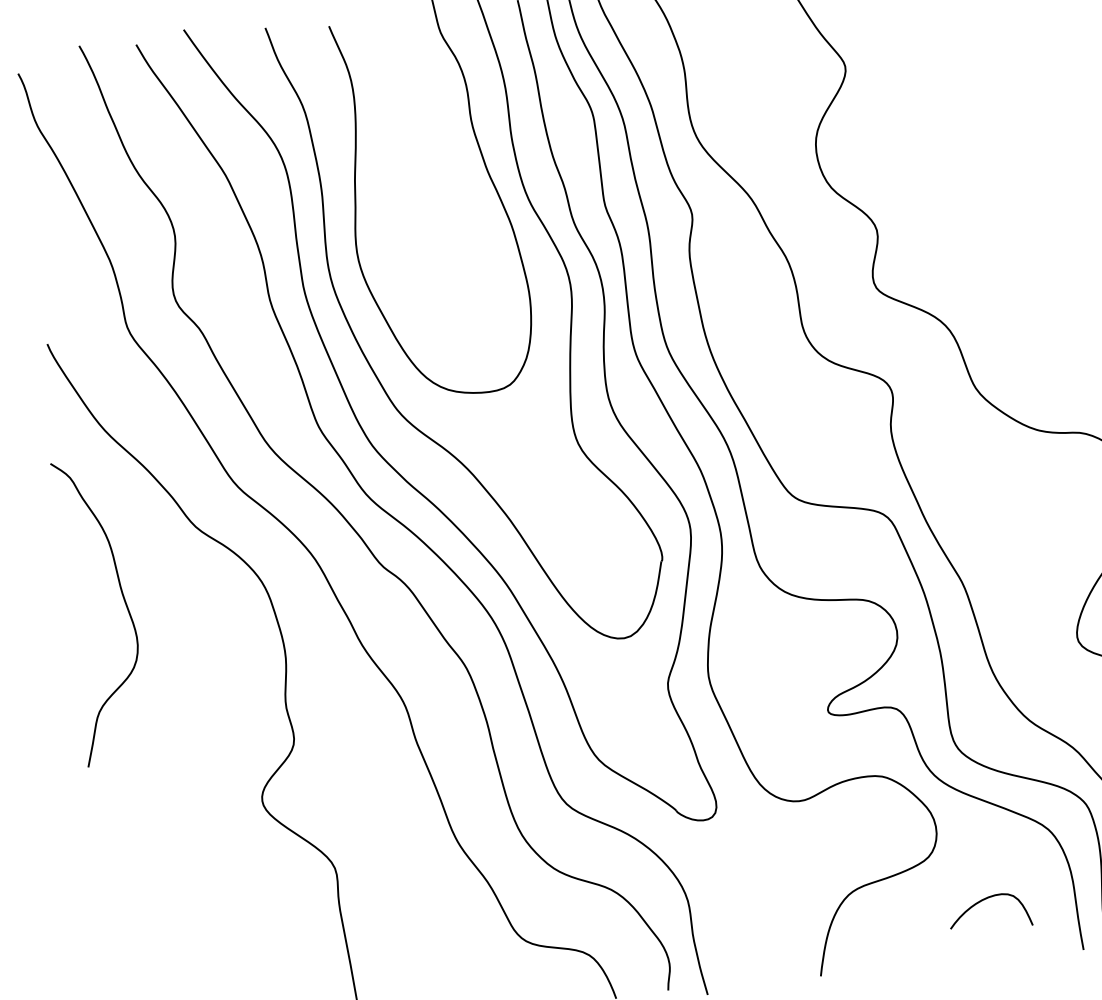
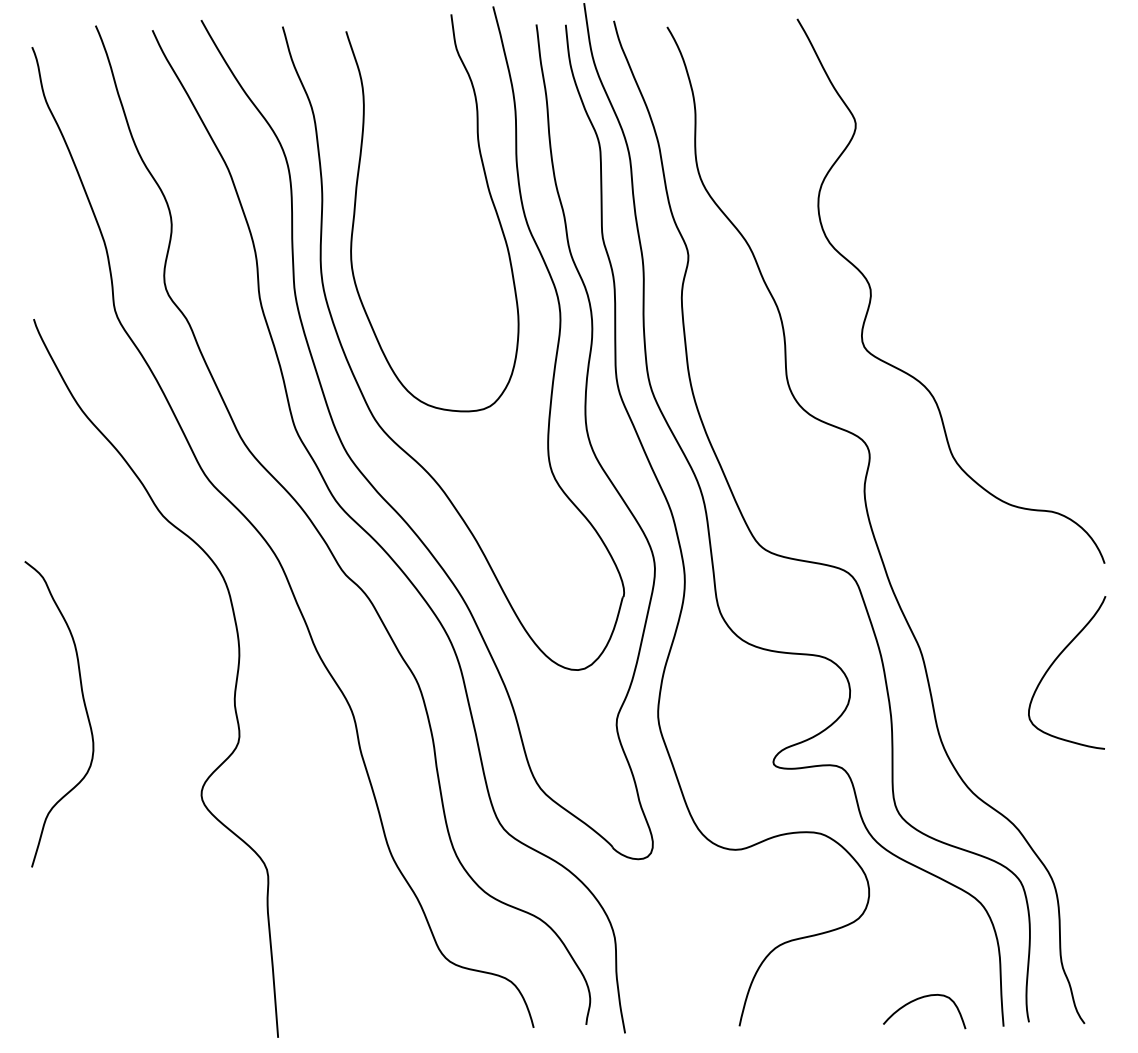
curve: (124, 603) -> (84, 707), moved
curve: (984, 900) -> (919, 999), moved

